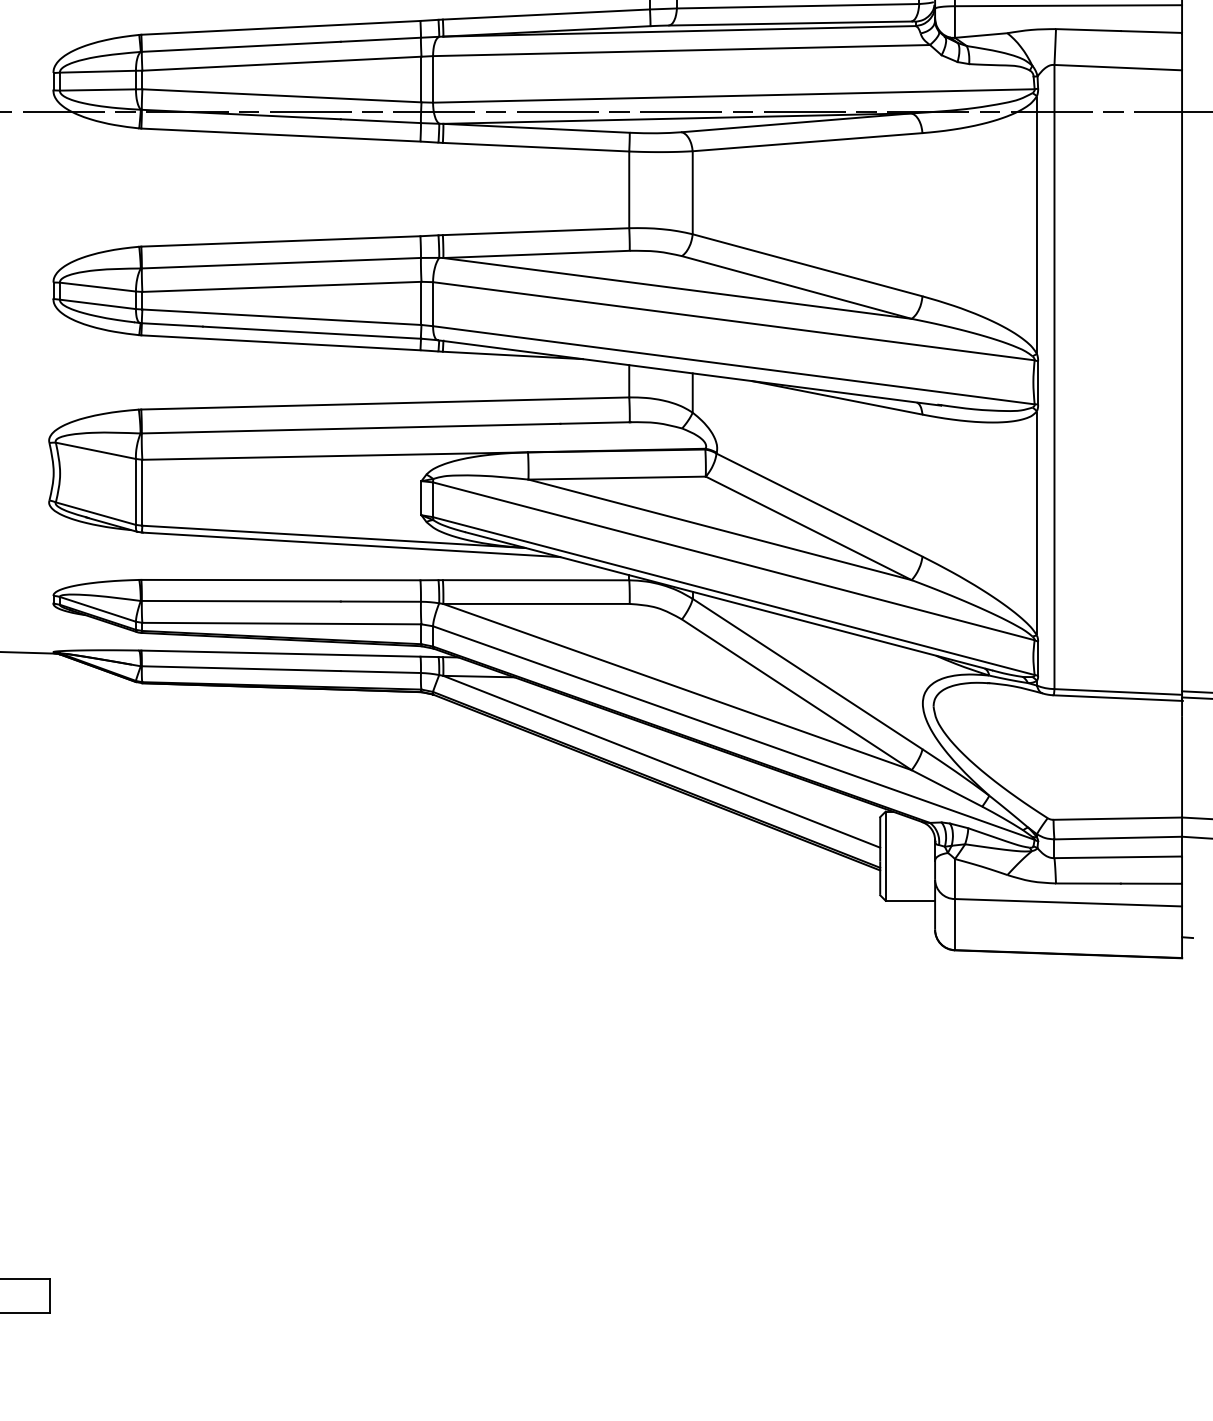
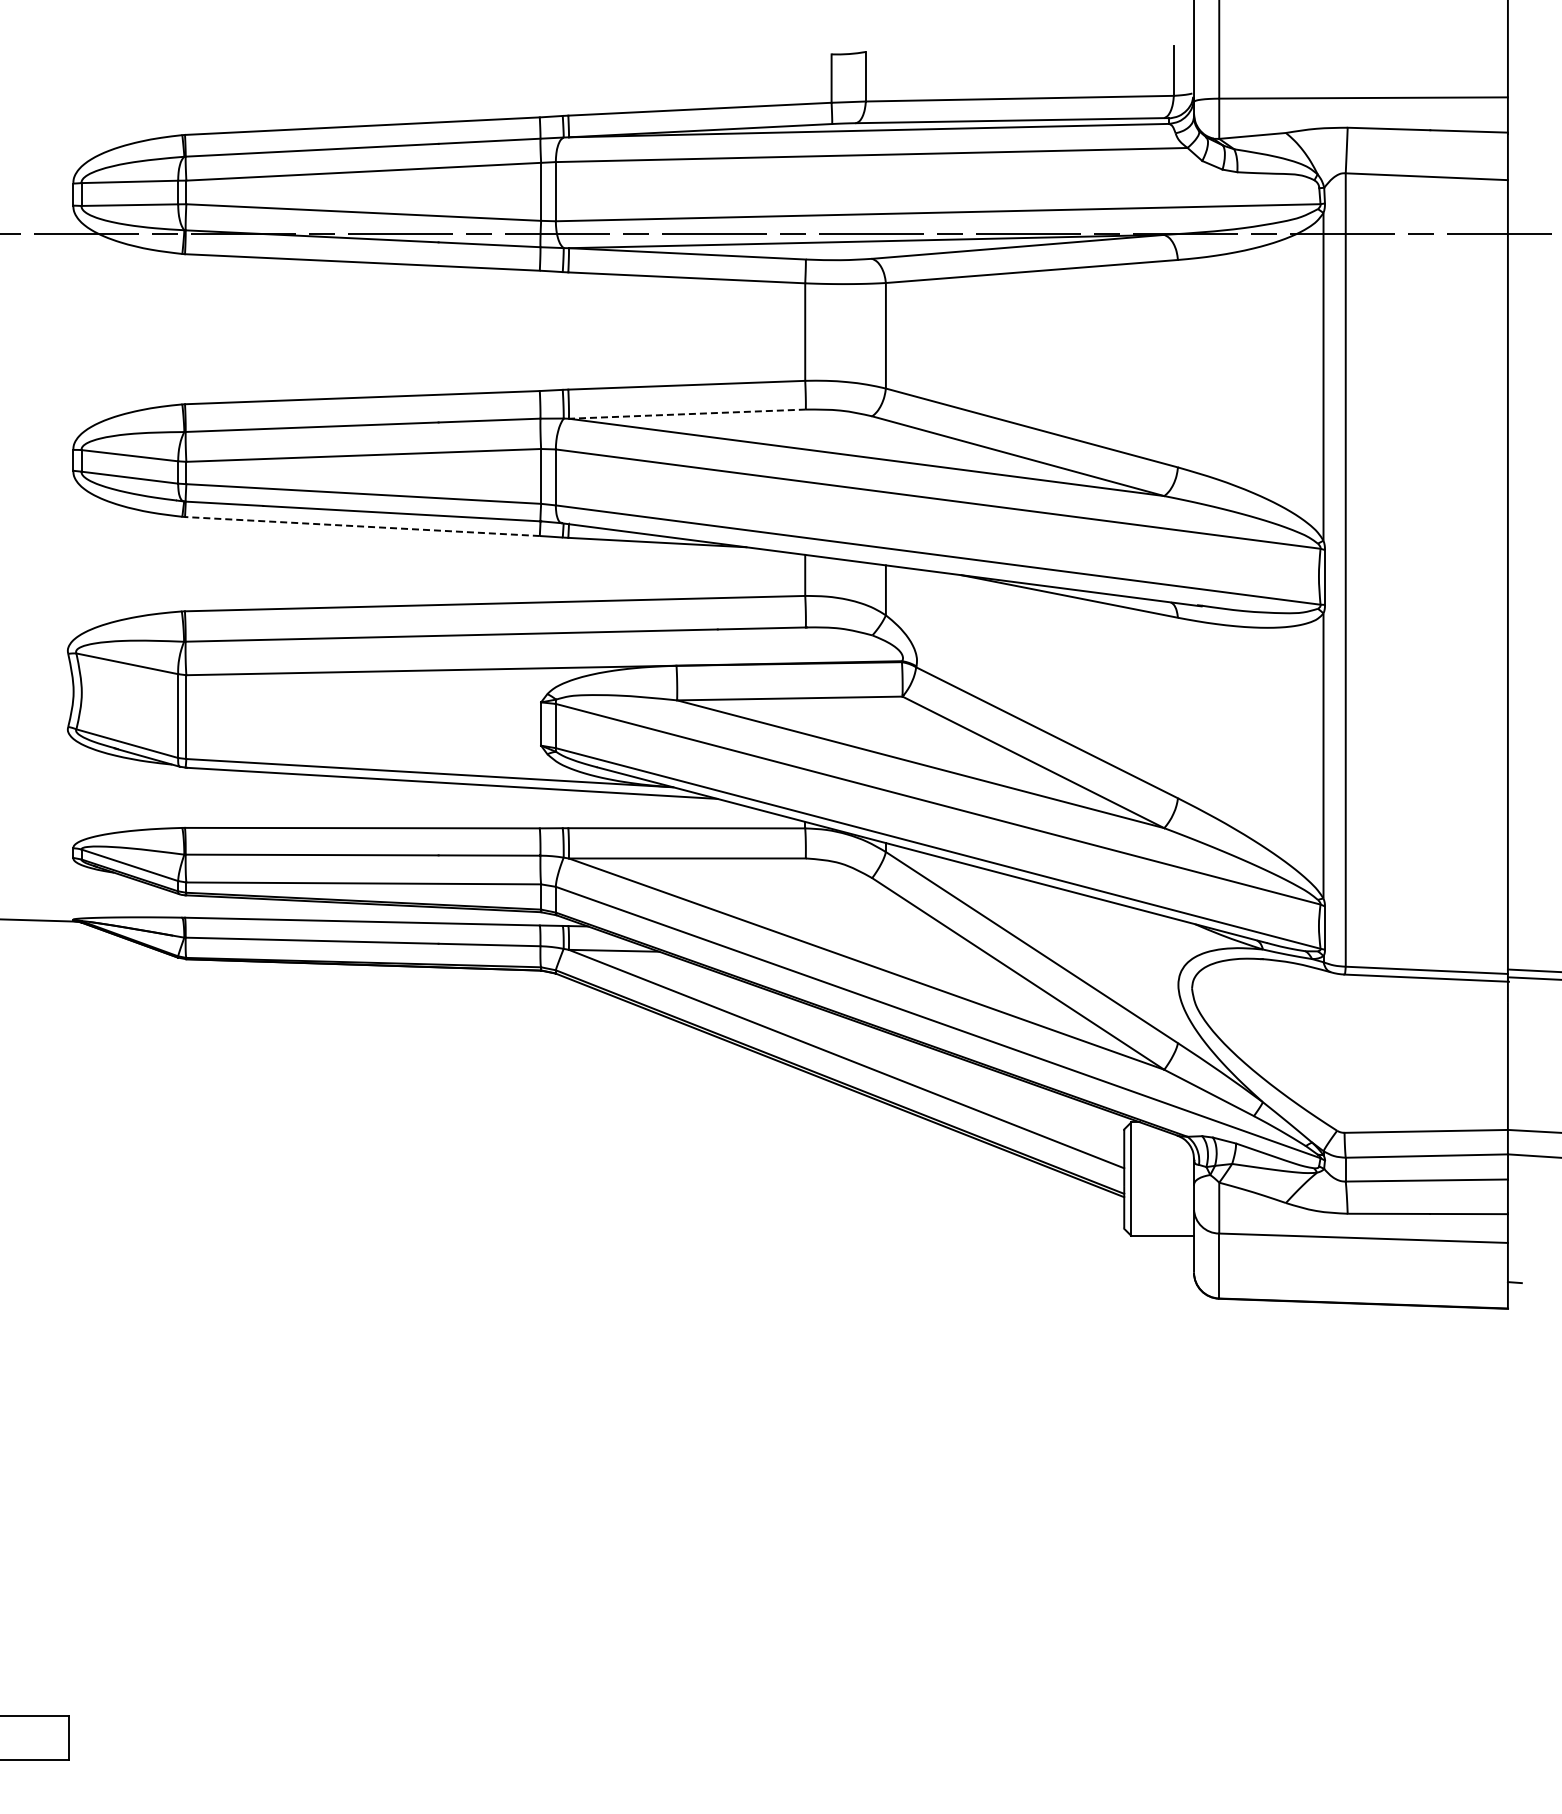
line: (536, 254) -> (687, 414), solid -> dashed
line: (280, 342) -> (362, 526), solid -> dashed

